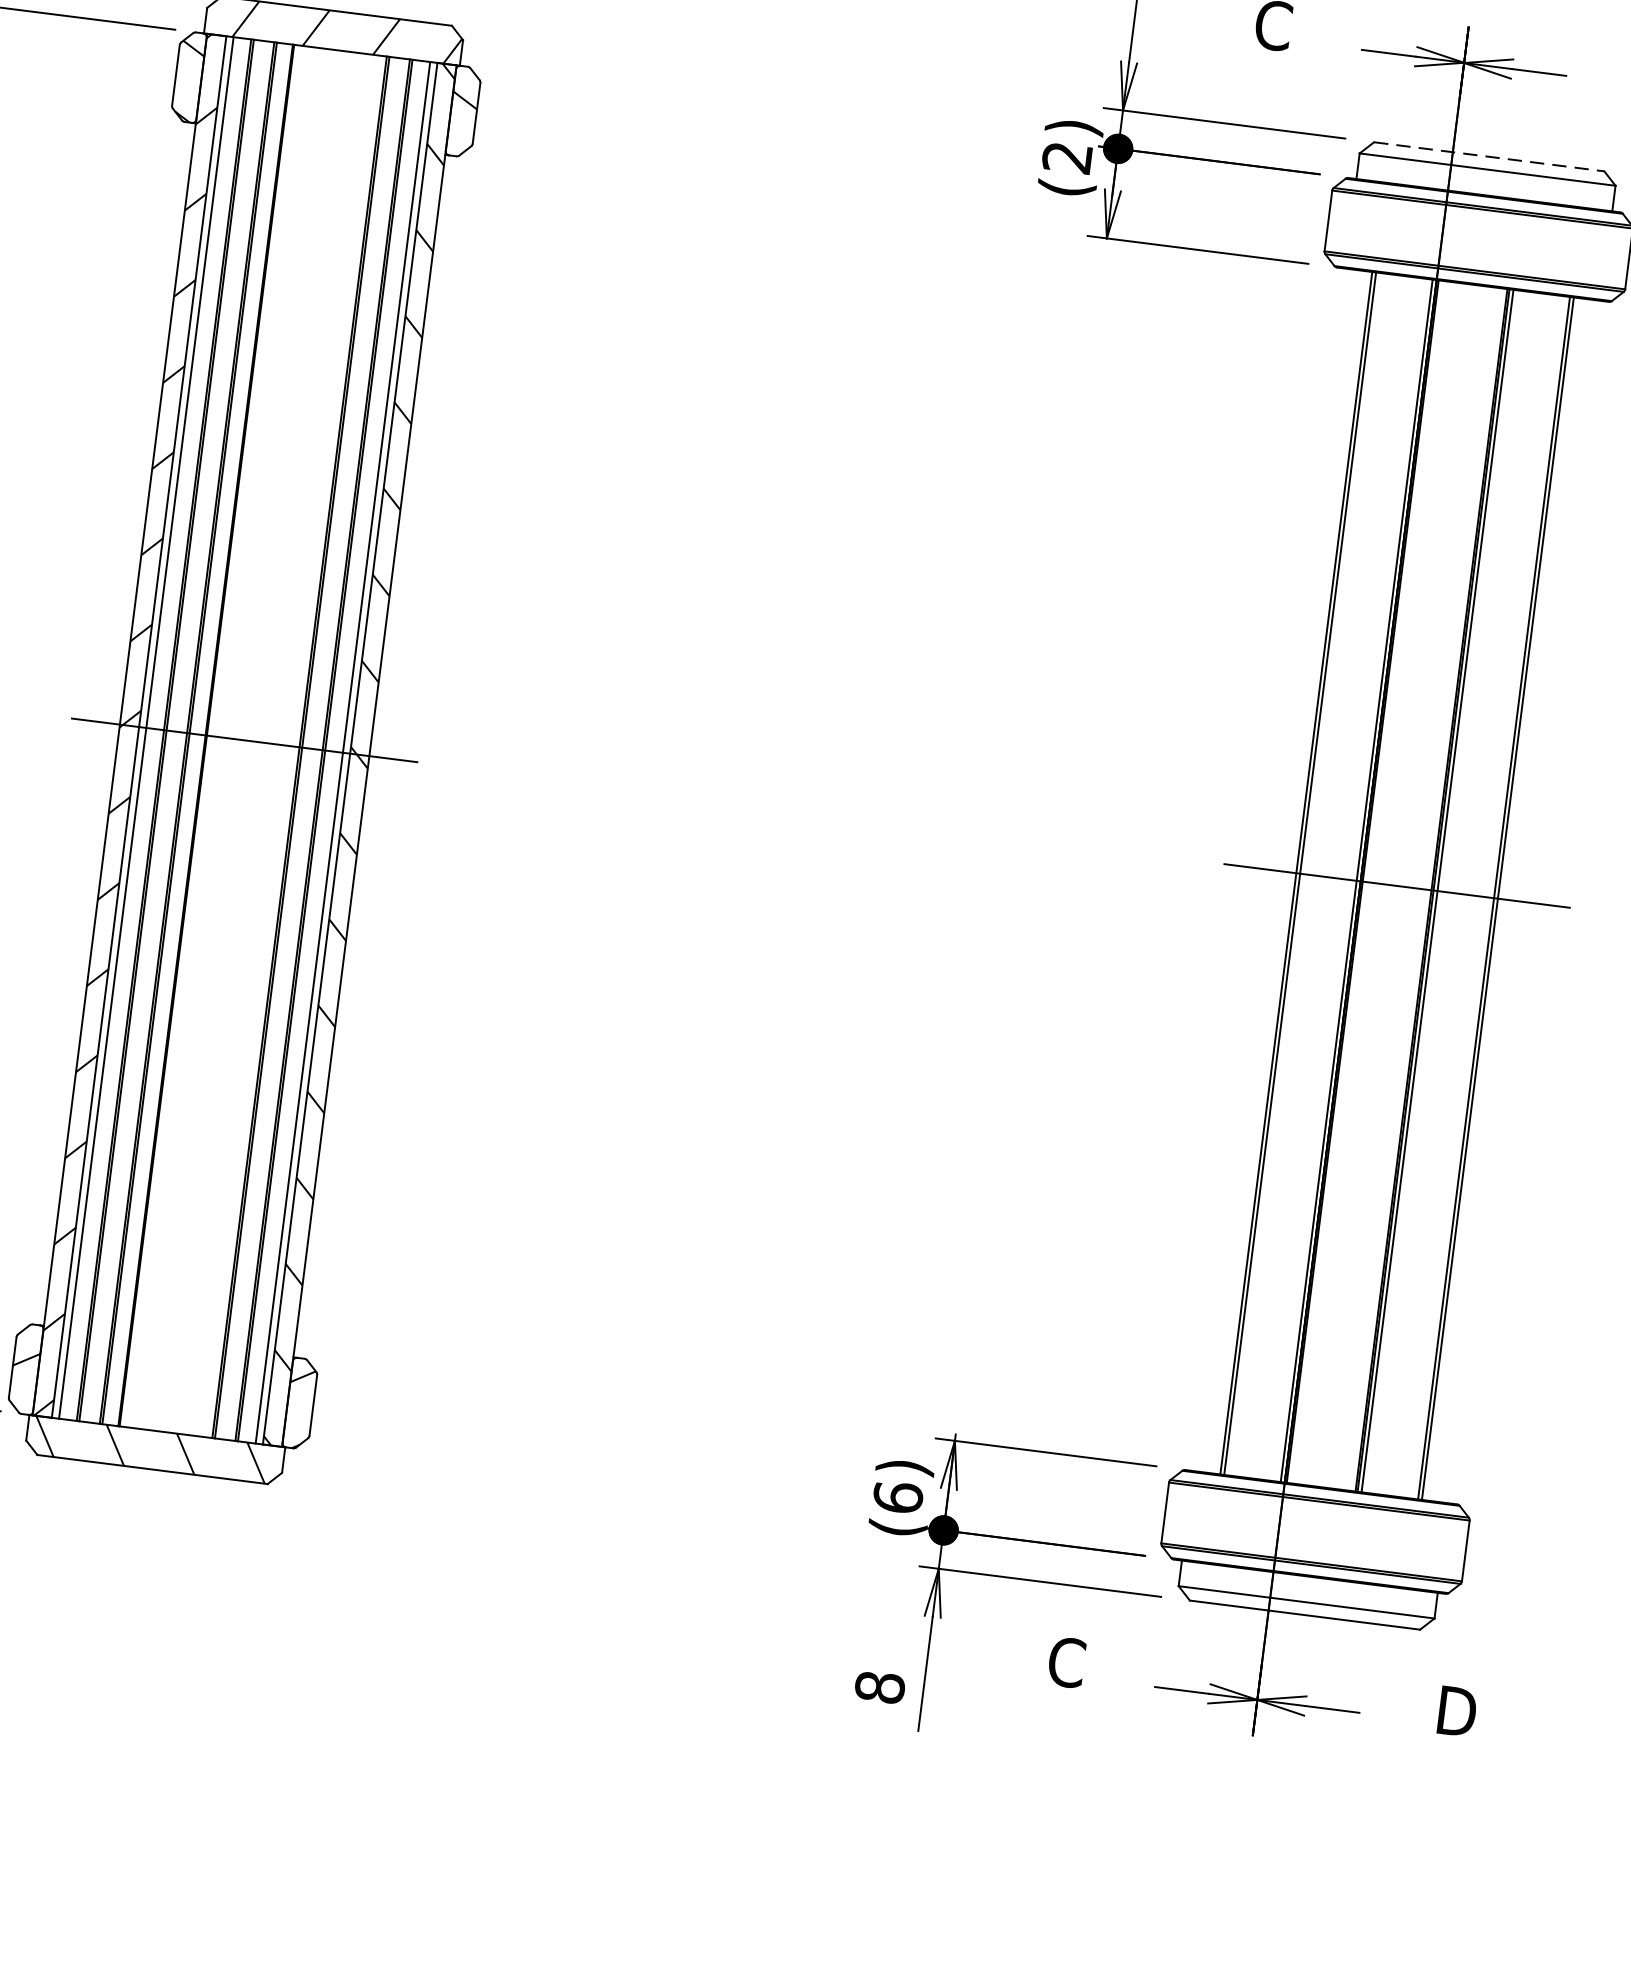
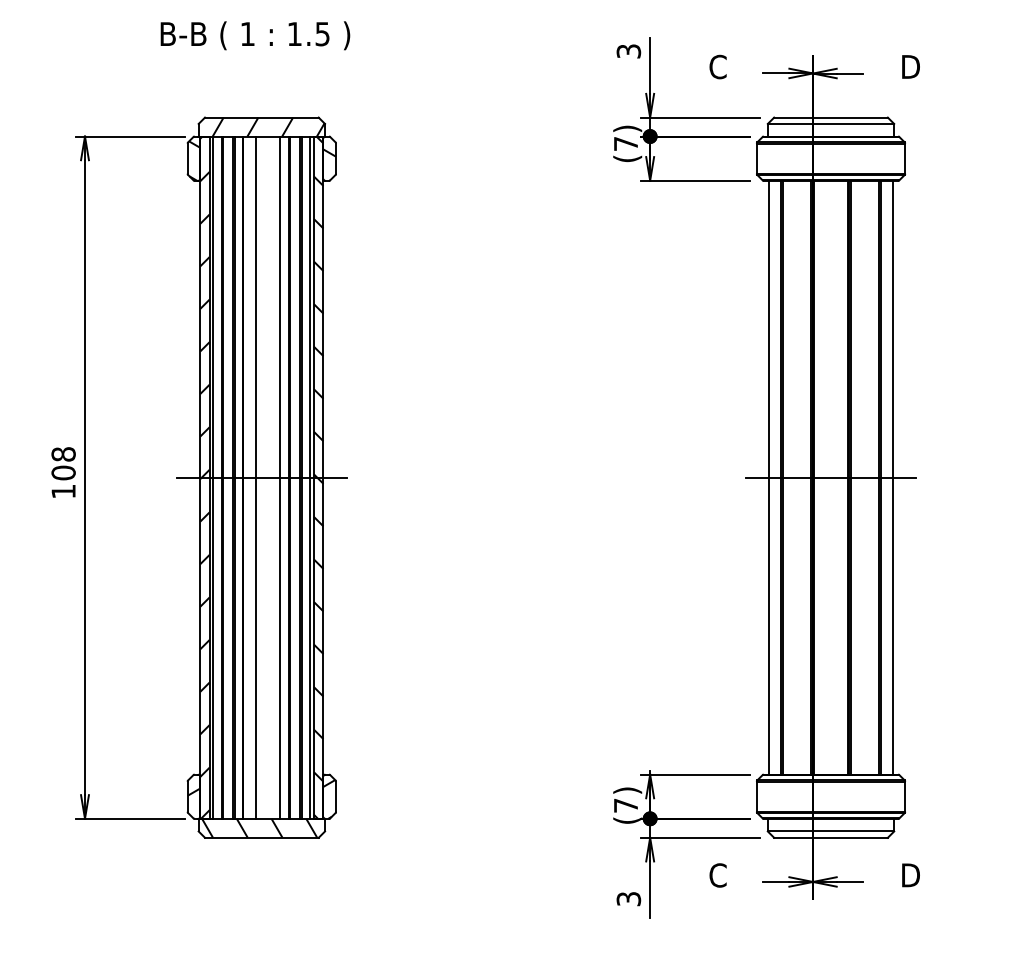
text: (1066, 156) -> (625, 143), (2) -> (7)
line: (1490, 156) -> (831, 117), dashed -> solid
line: (231, 738) -> (255, 477), added
line: (280, 744) -> (279, 477), added
line: (1272, 869) -> (769, 477), added
line: (1521, 901) -> (892, 477), added
text: (897, 1497) -> (625, 805), (6) -> (7)
text: (879, 1686) -> (628, 898), 8 -> 3

